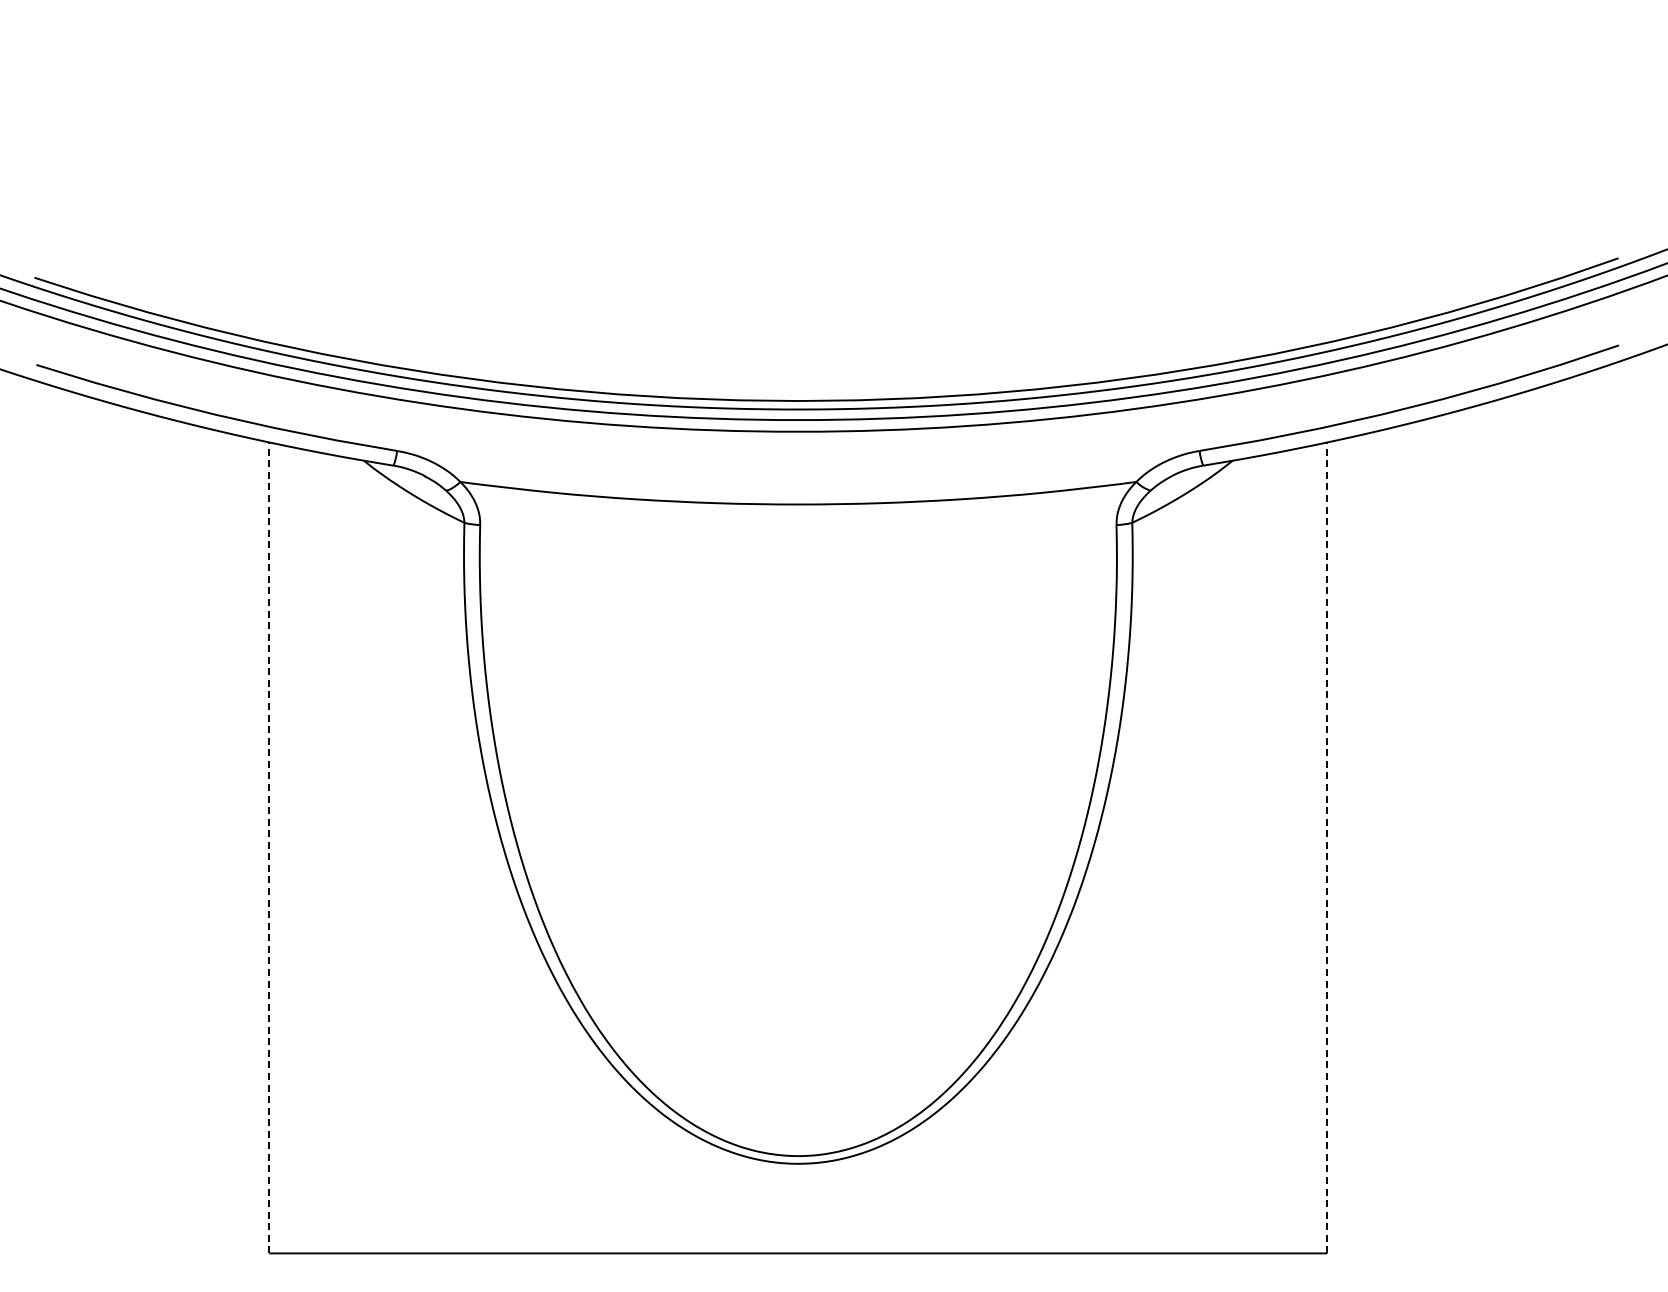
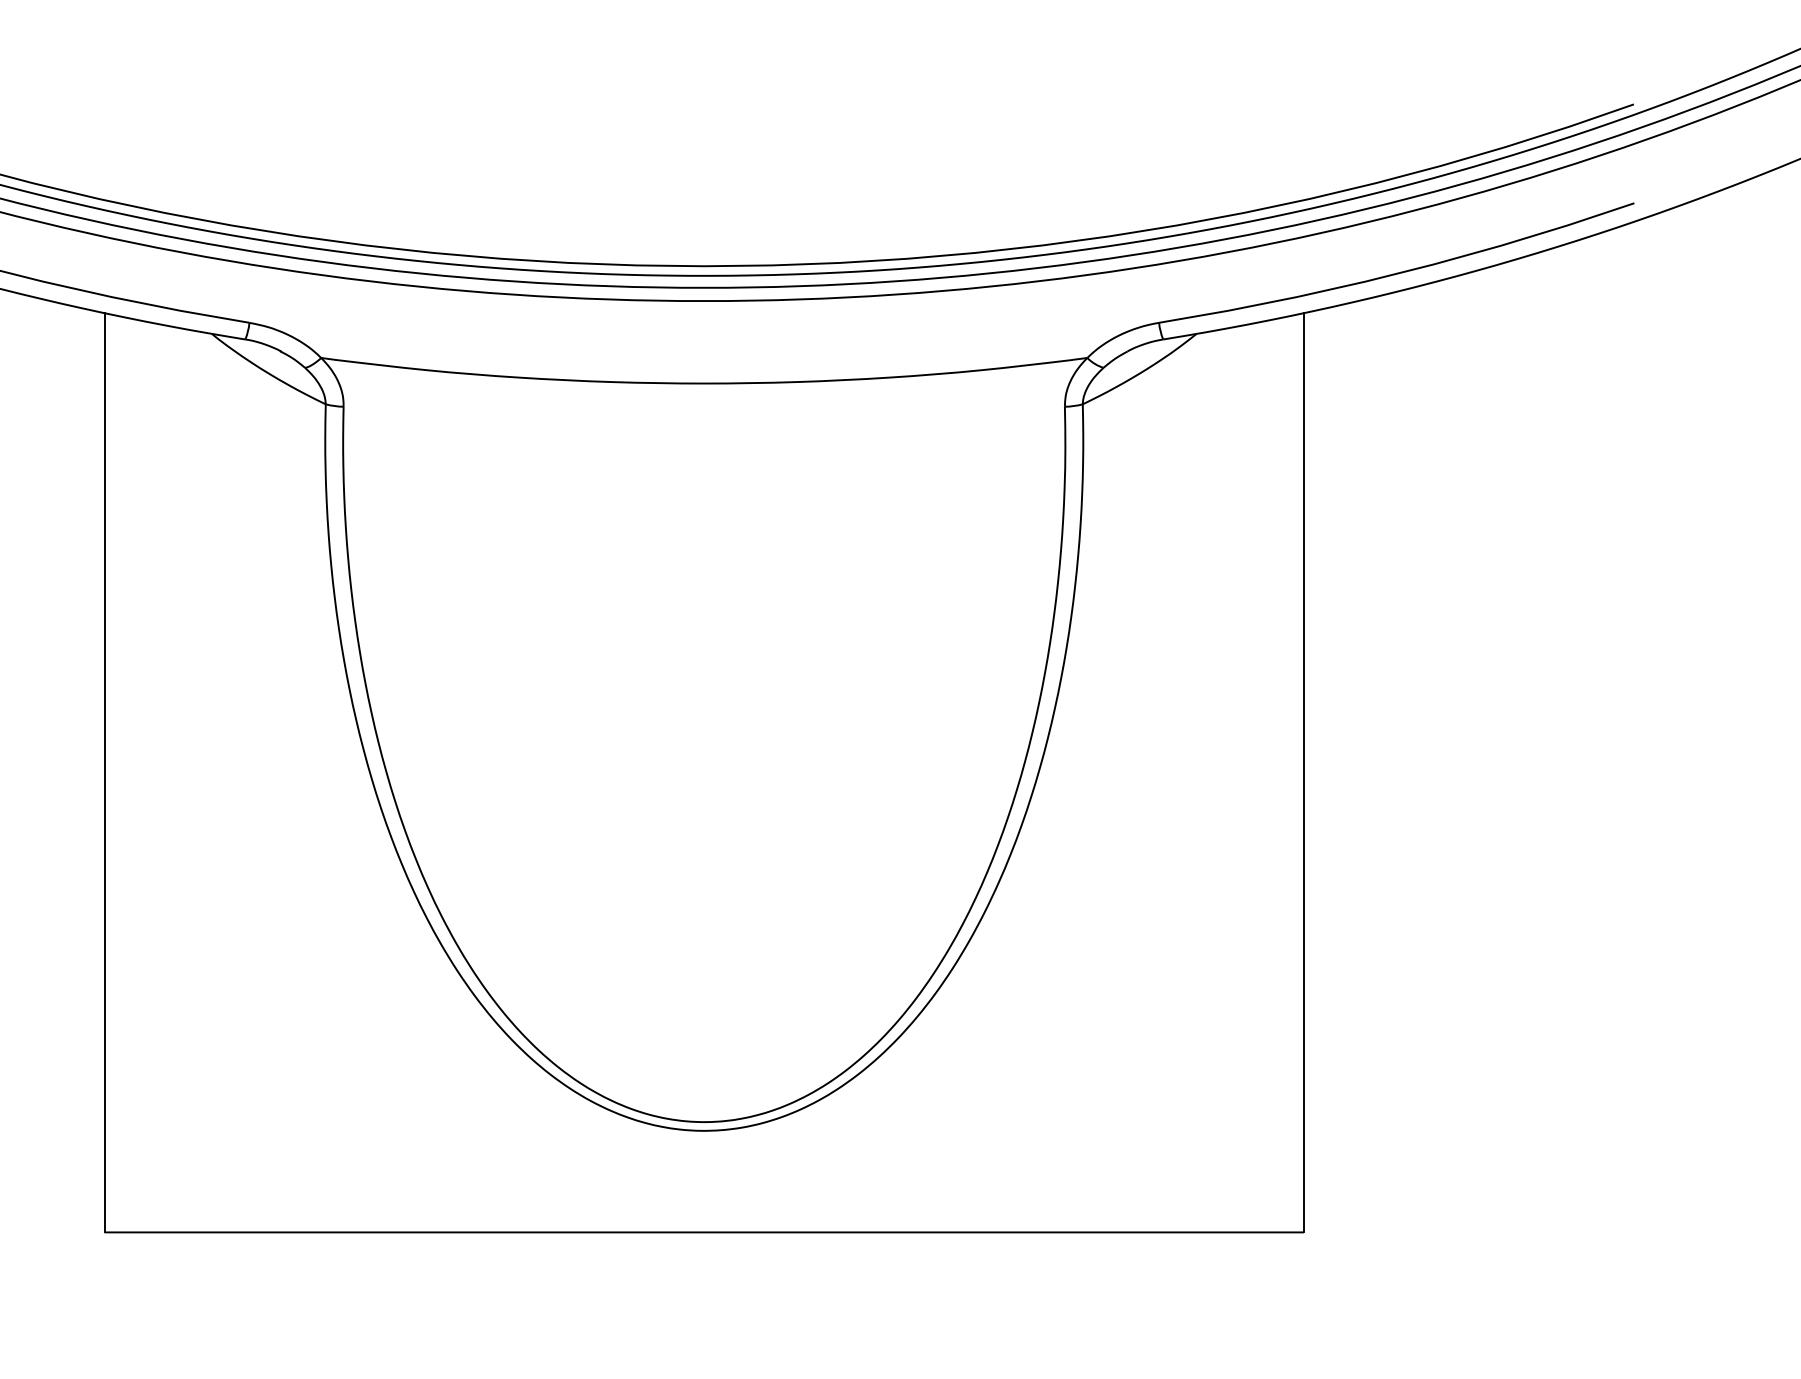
line: (269, 847) -> (104, 772), dashed -> solid
line: (1327, 847) -> (1304, 772), dashed -> solid

